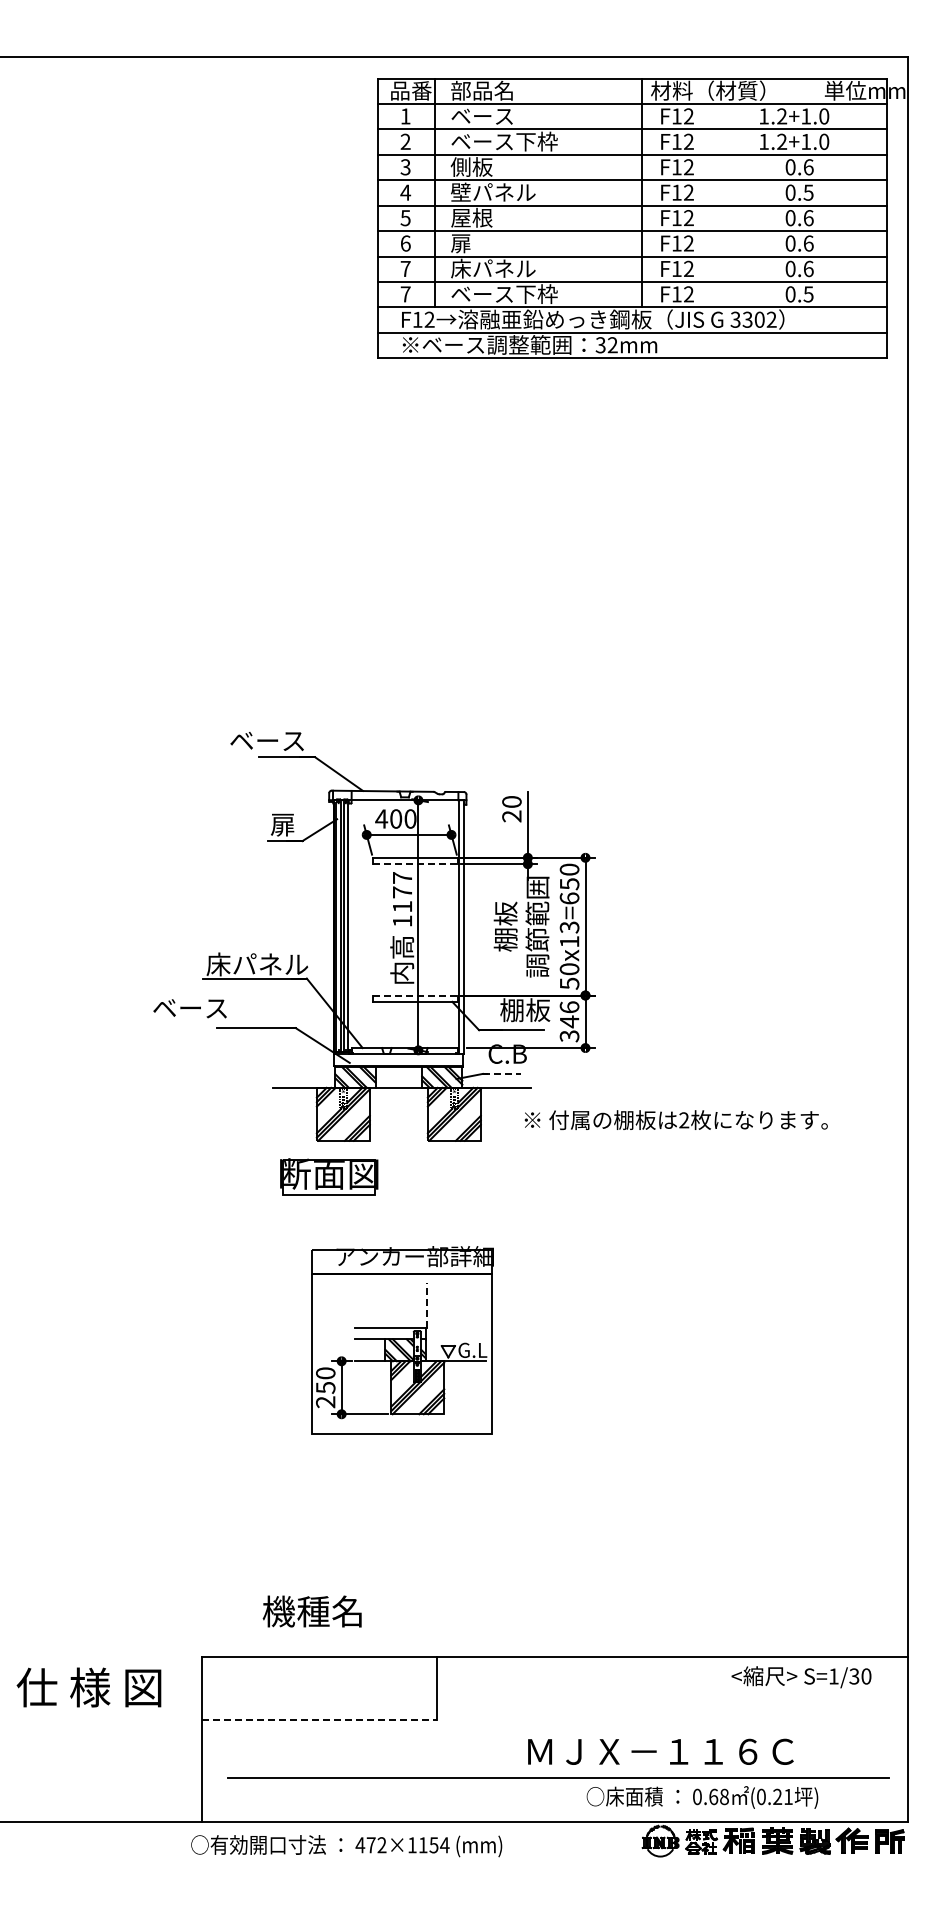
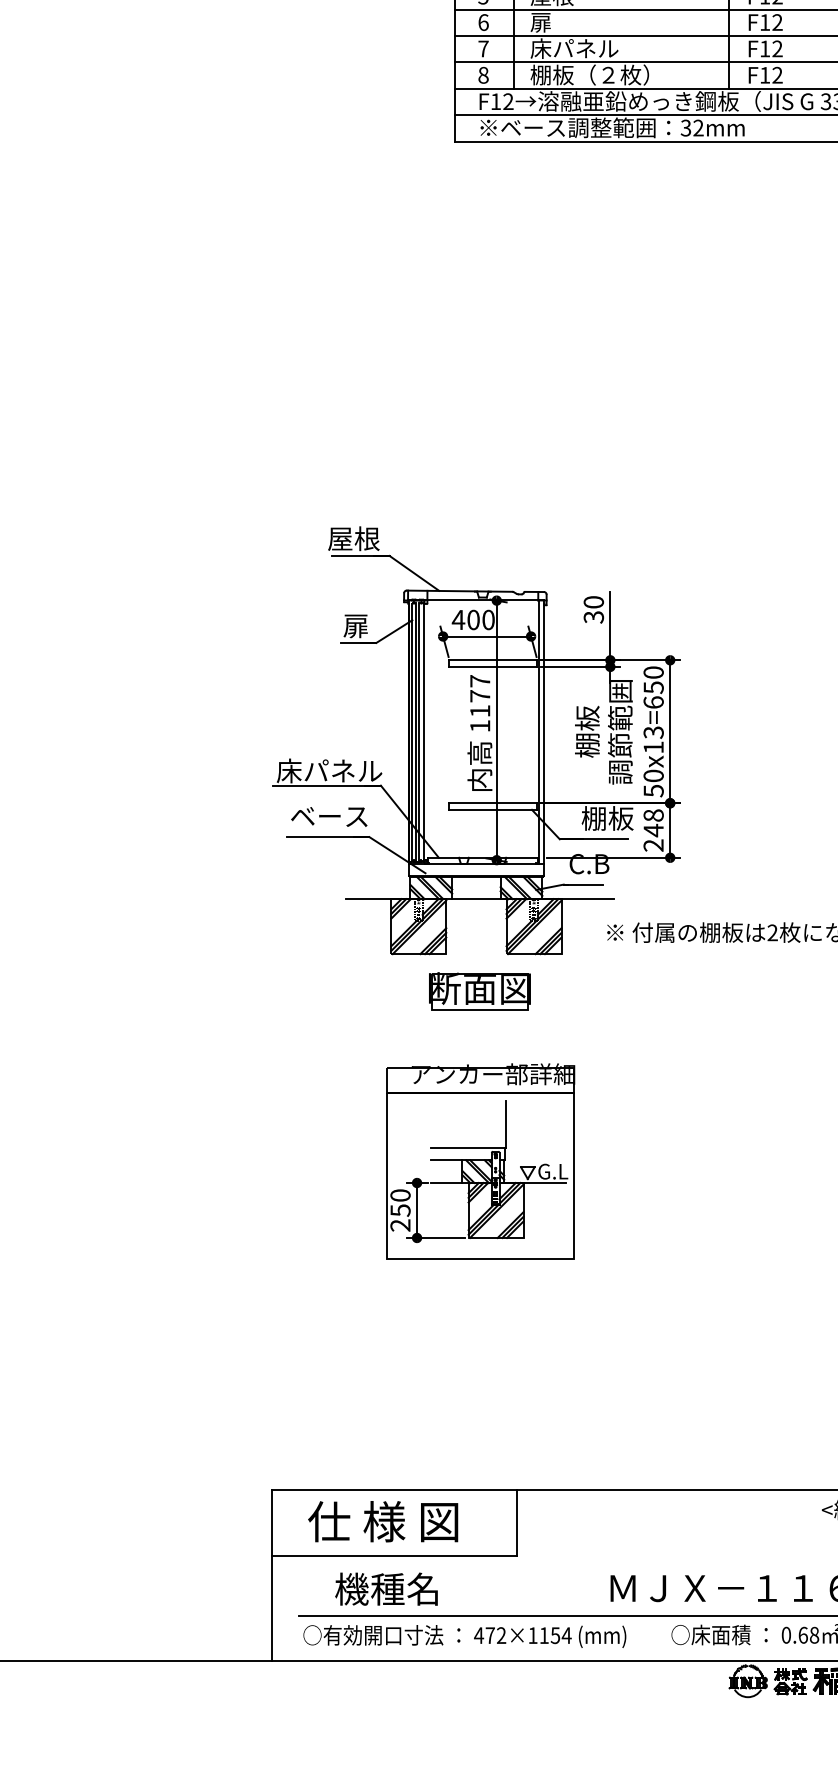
text: (405, 294) -> (483, 75), 7 -> 8
text: (508, 294) -> (590, 75), ベース下枠 -> 棚板（２枚）
text: (267, 740) -> (340, 538), ベース -> 屋根
text: (511, 816) -> (593, 617), 20 -> 30
line: (415, 864) -> (493, 667), dashed -> solid
line: (415, 995) -> (493, 803), dashed -> solid
text: (189, 1008) -> (328, 816), moved
text: (569, 1021) -> (653, 830), 346 -> 248
line: (501, 1073) -> (583, 884), dashed -> solid
part: (329, 1176) -> (480, 991), moved
line: (426, 1305) -> (505, 1125), dashed -> solid
text: (311, 1611) -> (385, 1589), moved
text: (88, 1687) -> (382, 1521), moved
line: (319, 1720) -> (394, 1555), dashed -> solid
text: (346, 1846) -> (464, 1636), moved

